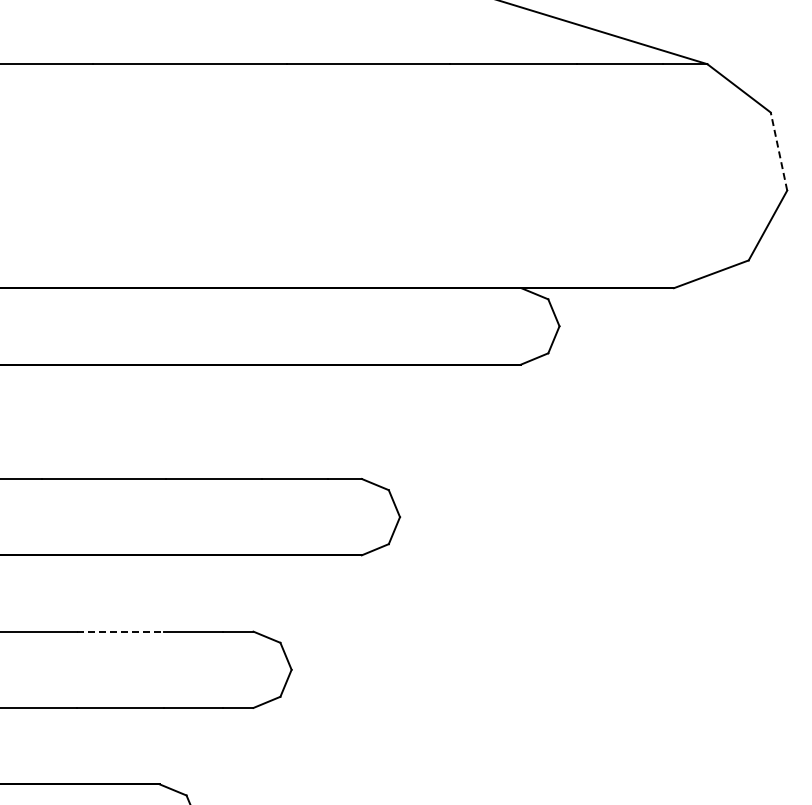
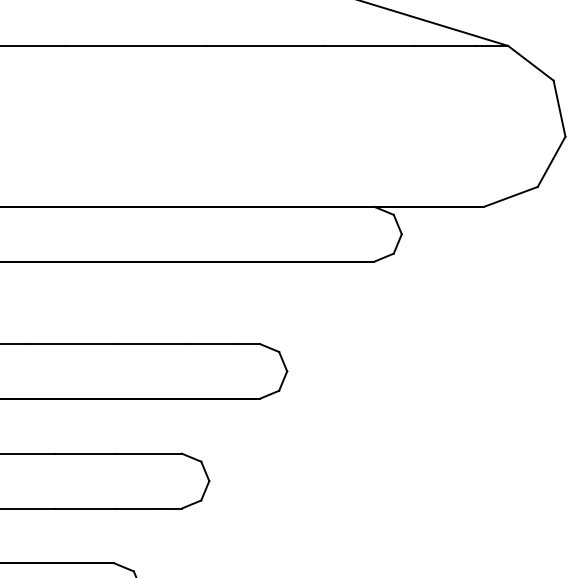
line: (779, 151) -> (559, 108), dashed -> solid
line: (120, 631) -> (86, 453), dashed -> solid

